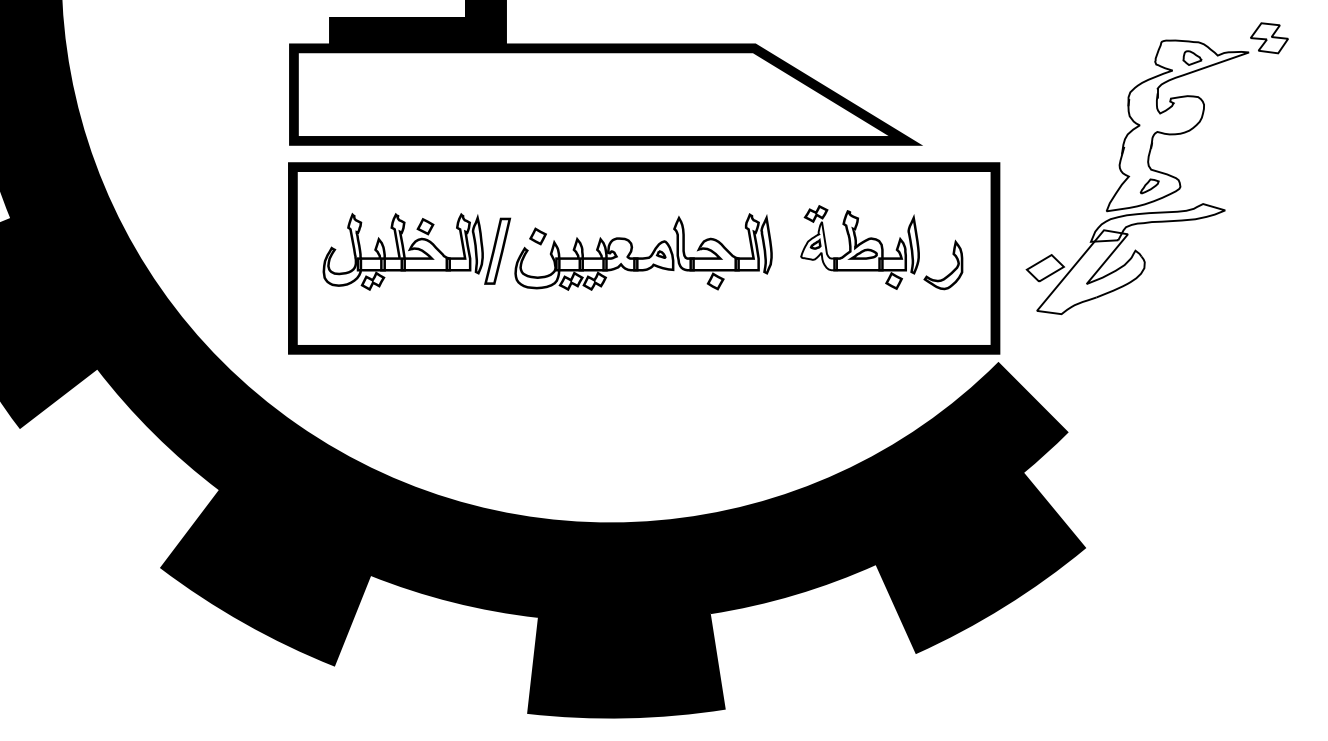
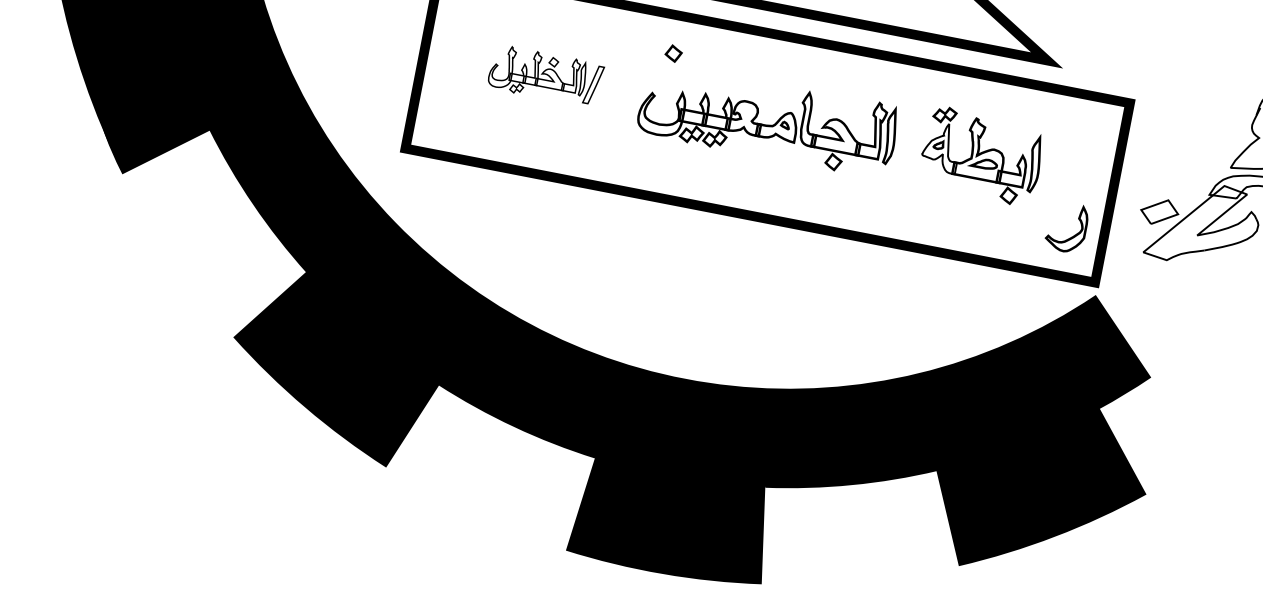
part: (537, 236) -> (673, 53), moved
part: (416, 251) -> (545, 75), size x0.6
part: (951, 271) -> (1073, 235), moved

